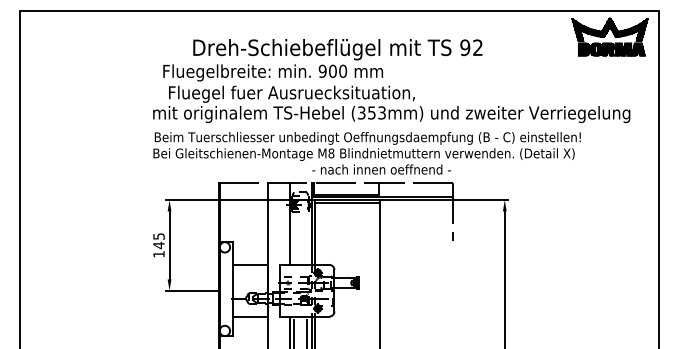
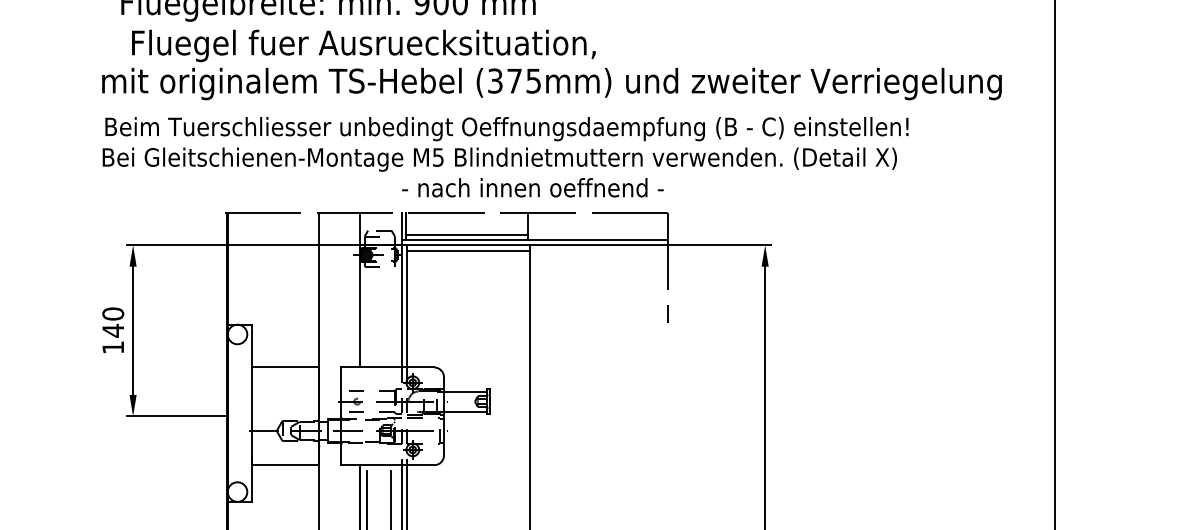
text: (376, 112) -> (523, 80), (353mm) -> (375mm)
text: (331, 153) -> (438, 157), M8 -> M5
text: (158, 236) -> (112, 313), 145 -> 140

